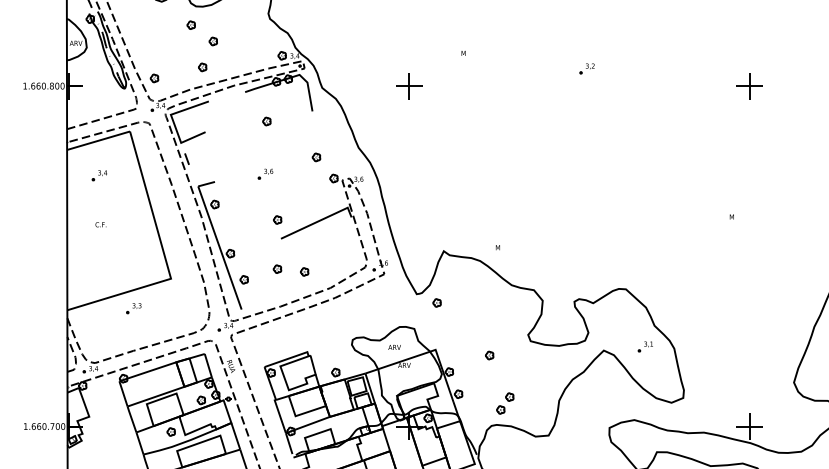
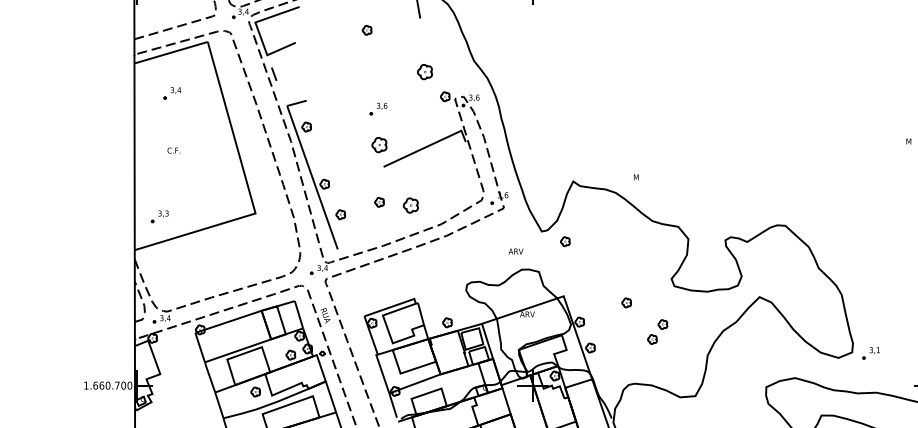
part: (316, 157) -> (424, 72), size x1.6
part: (265, 173) -> (378, 108), moved
part: (277, 219) -> (379, 144), size x1.6
part: (304, 271) -> (410, 205), size x1.6
part: (133, 308) -> (159, 216), moved
part: (644, 346) -> (869, 352), moved
text: (394, 347) -> (515, 251), moved
part: (505, 403) -> (657, 331), moved

